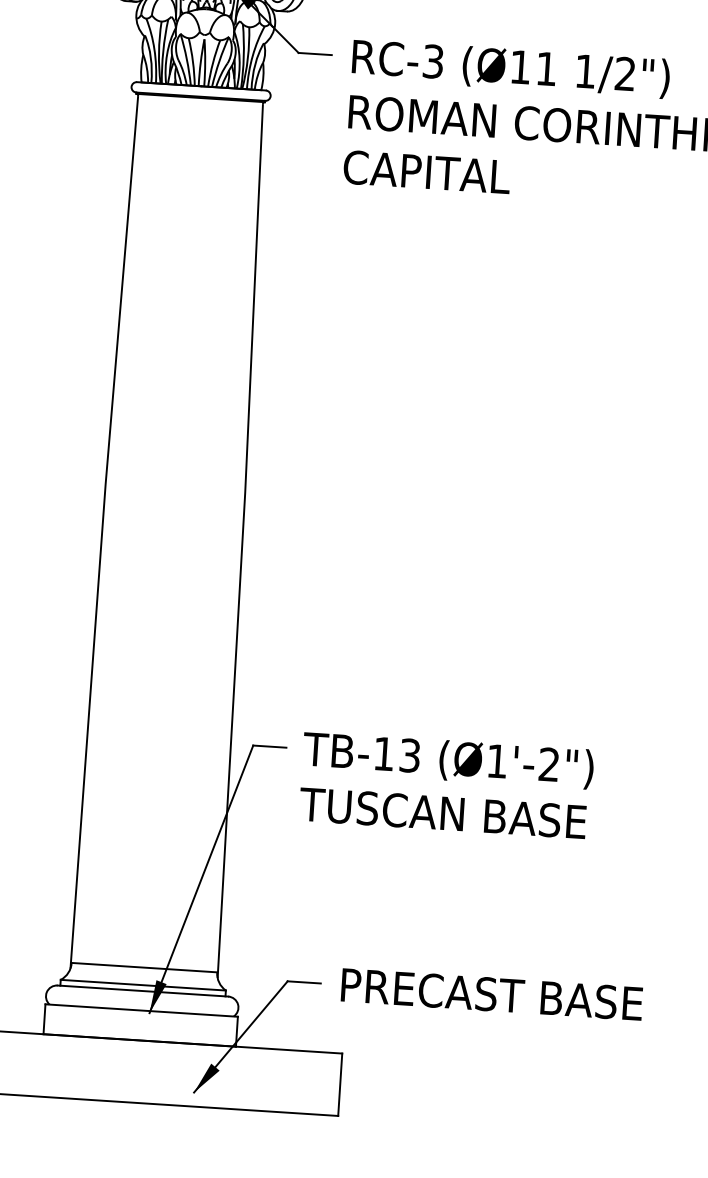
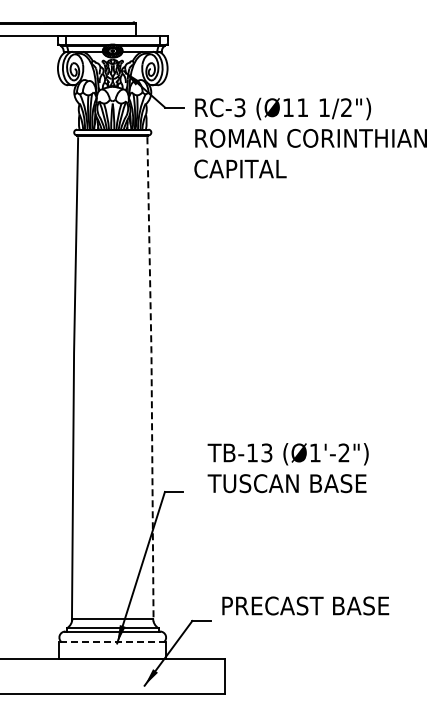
line: (242, 539) -> (151, 378), solid -> dashed
text: (445, 786) -> (287, 468), moved
text: (491, 993) -> (305, 605), moved
line: (141, 1010) -> (112, 642), solid -> dashed

